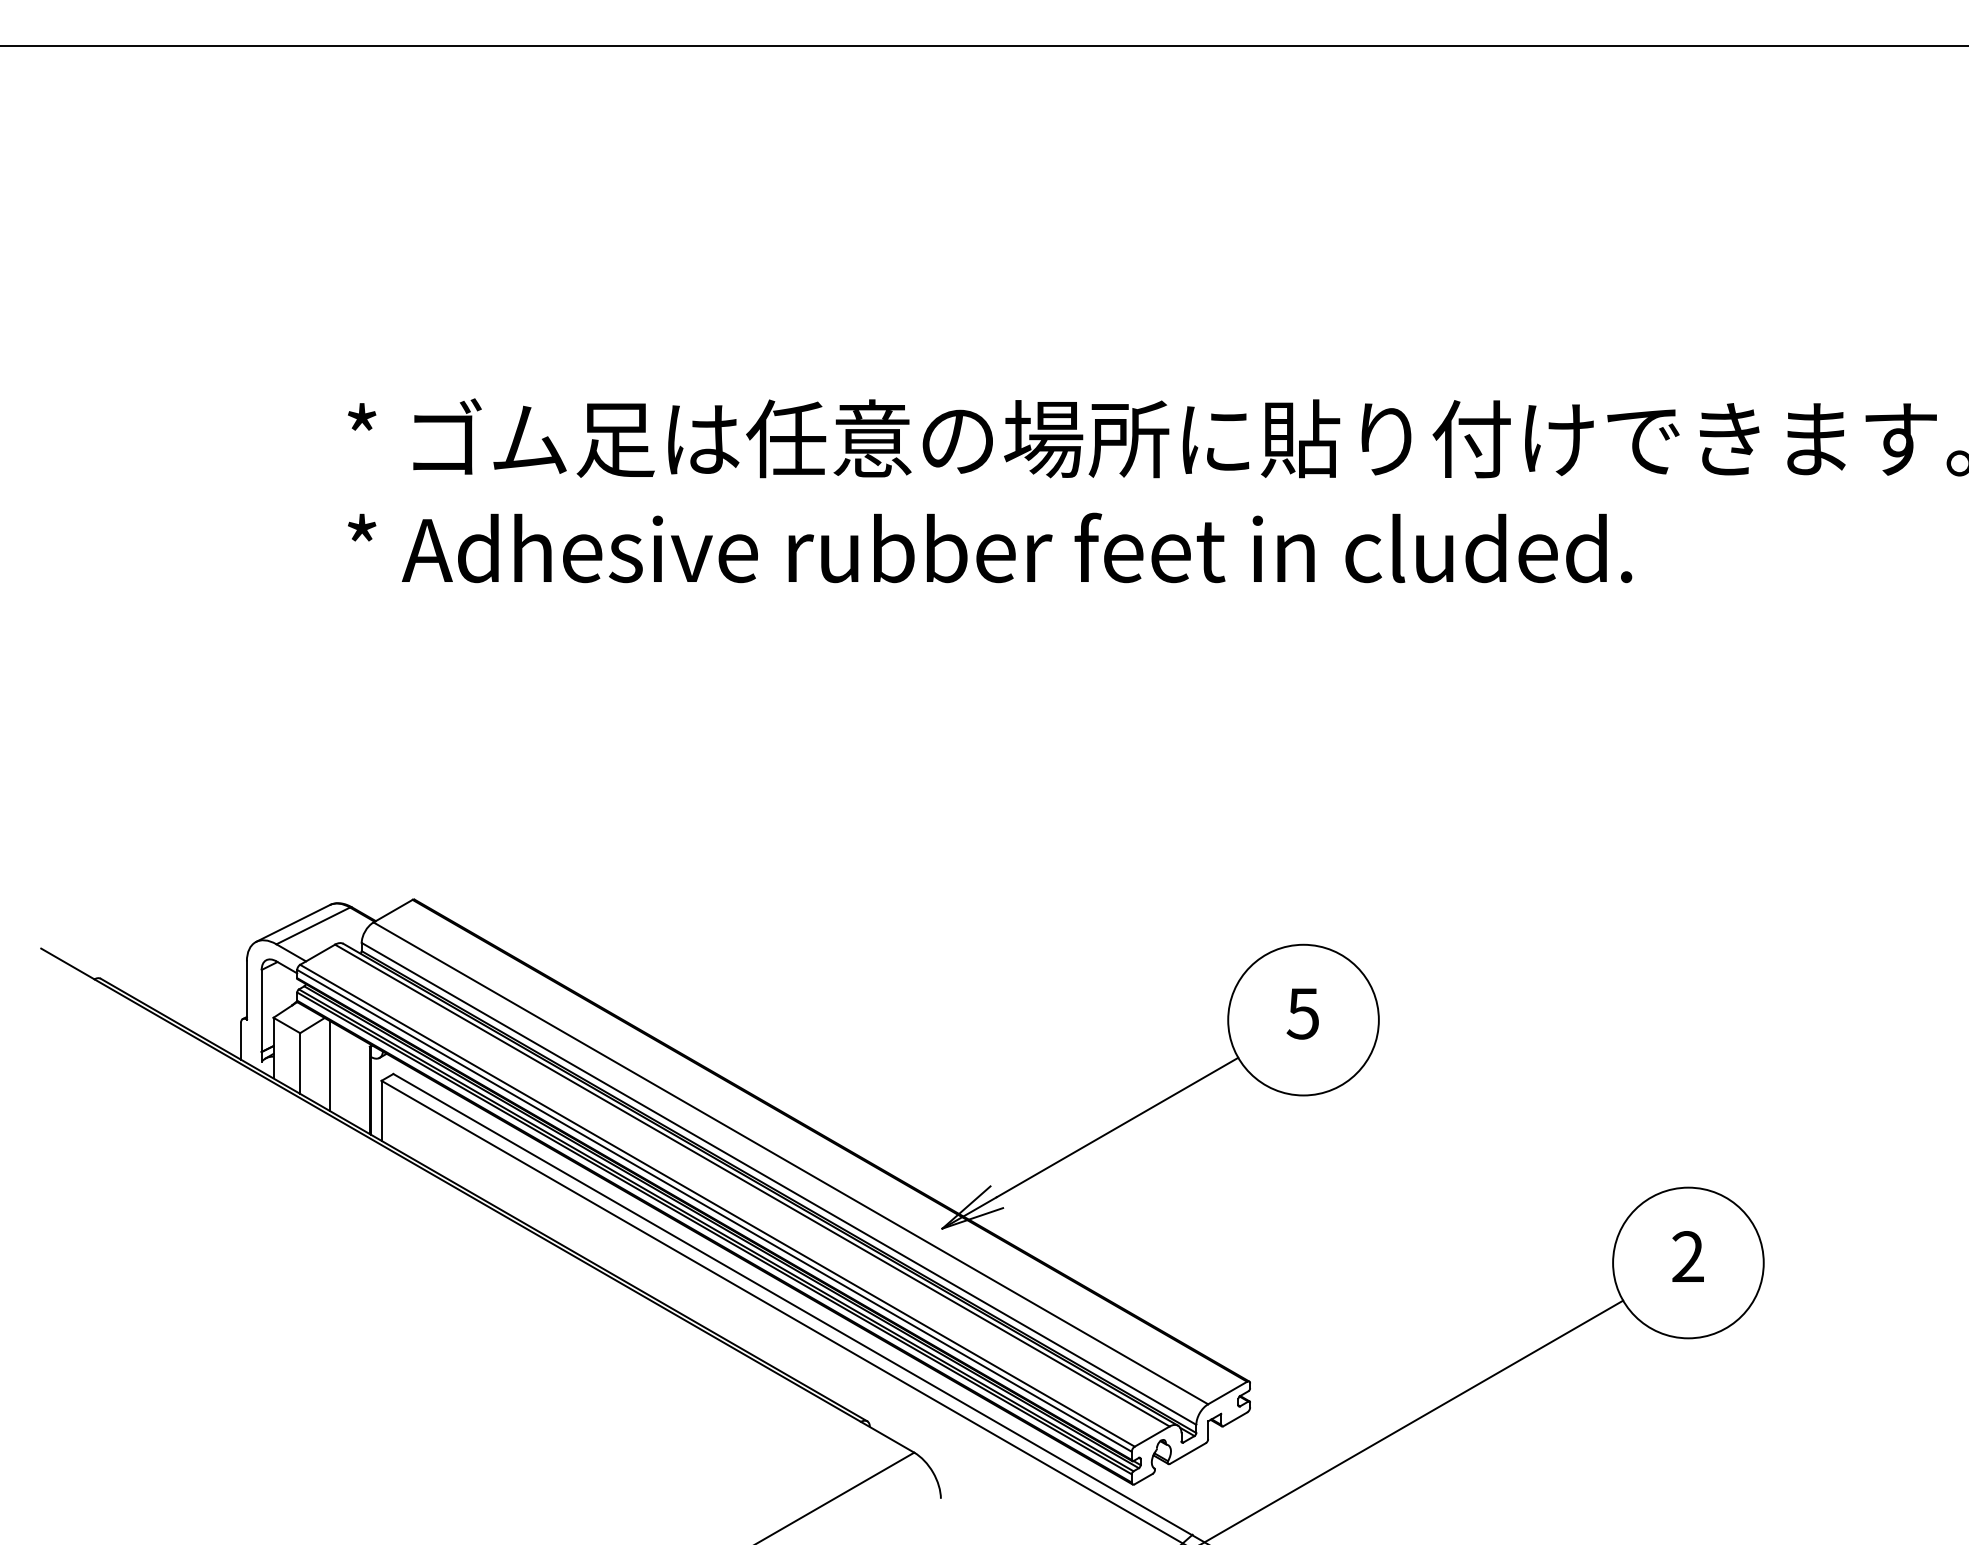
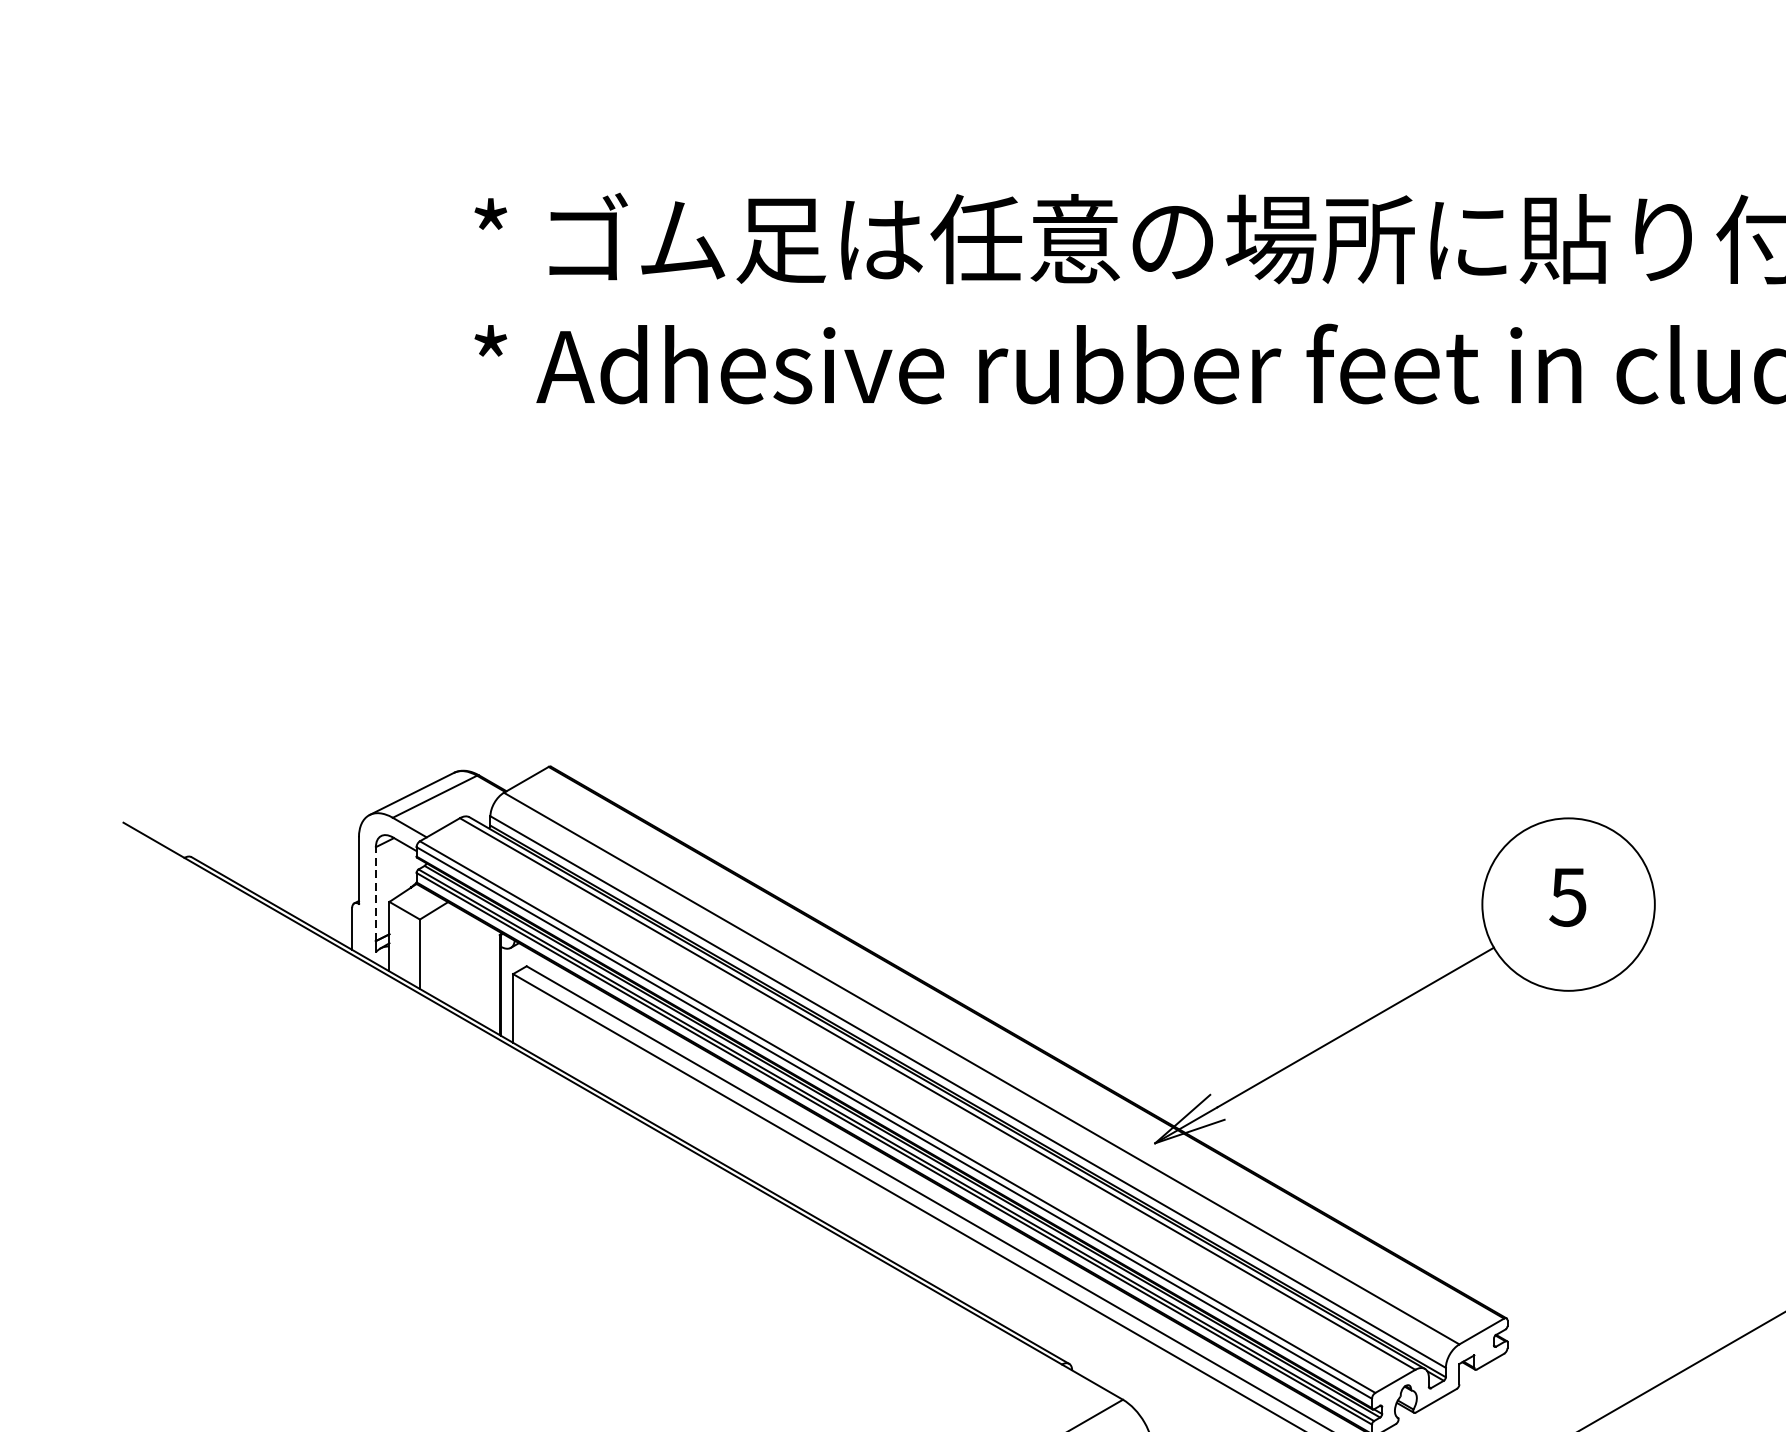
line: (261, 1010) -> (375, 893), solid -> dashed
line: (329, 1065) -> (453, 956), removed

